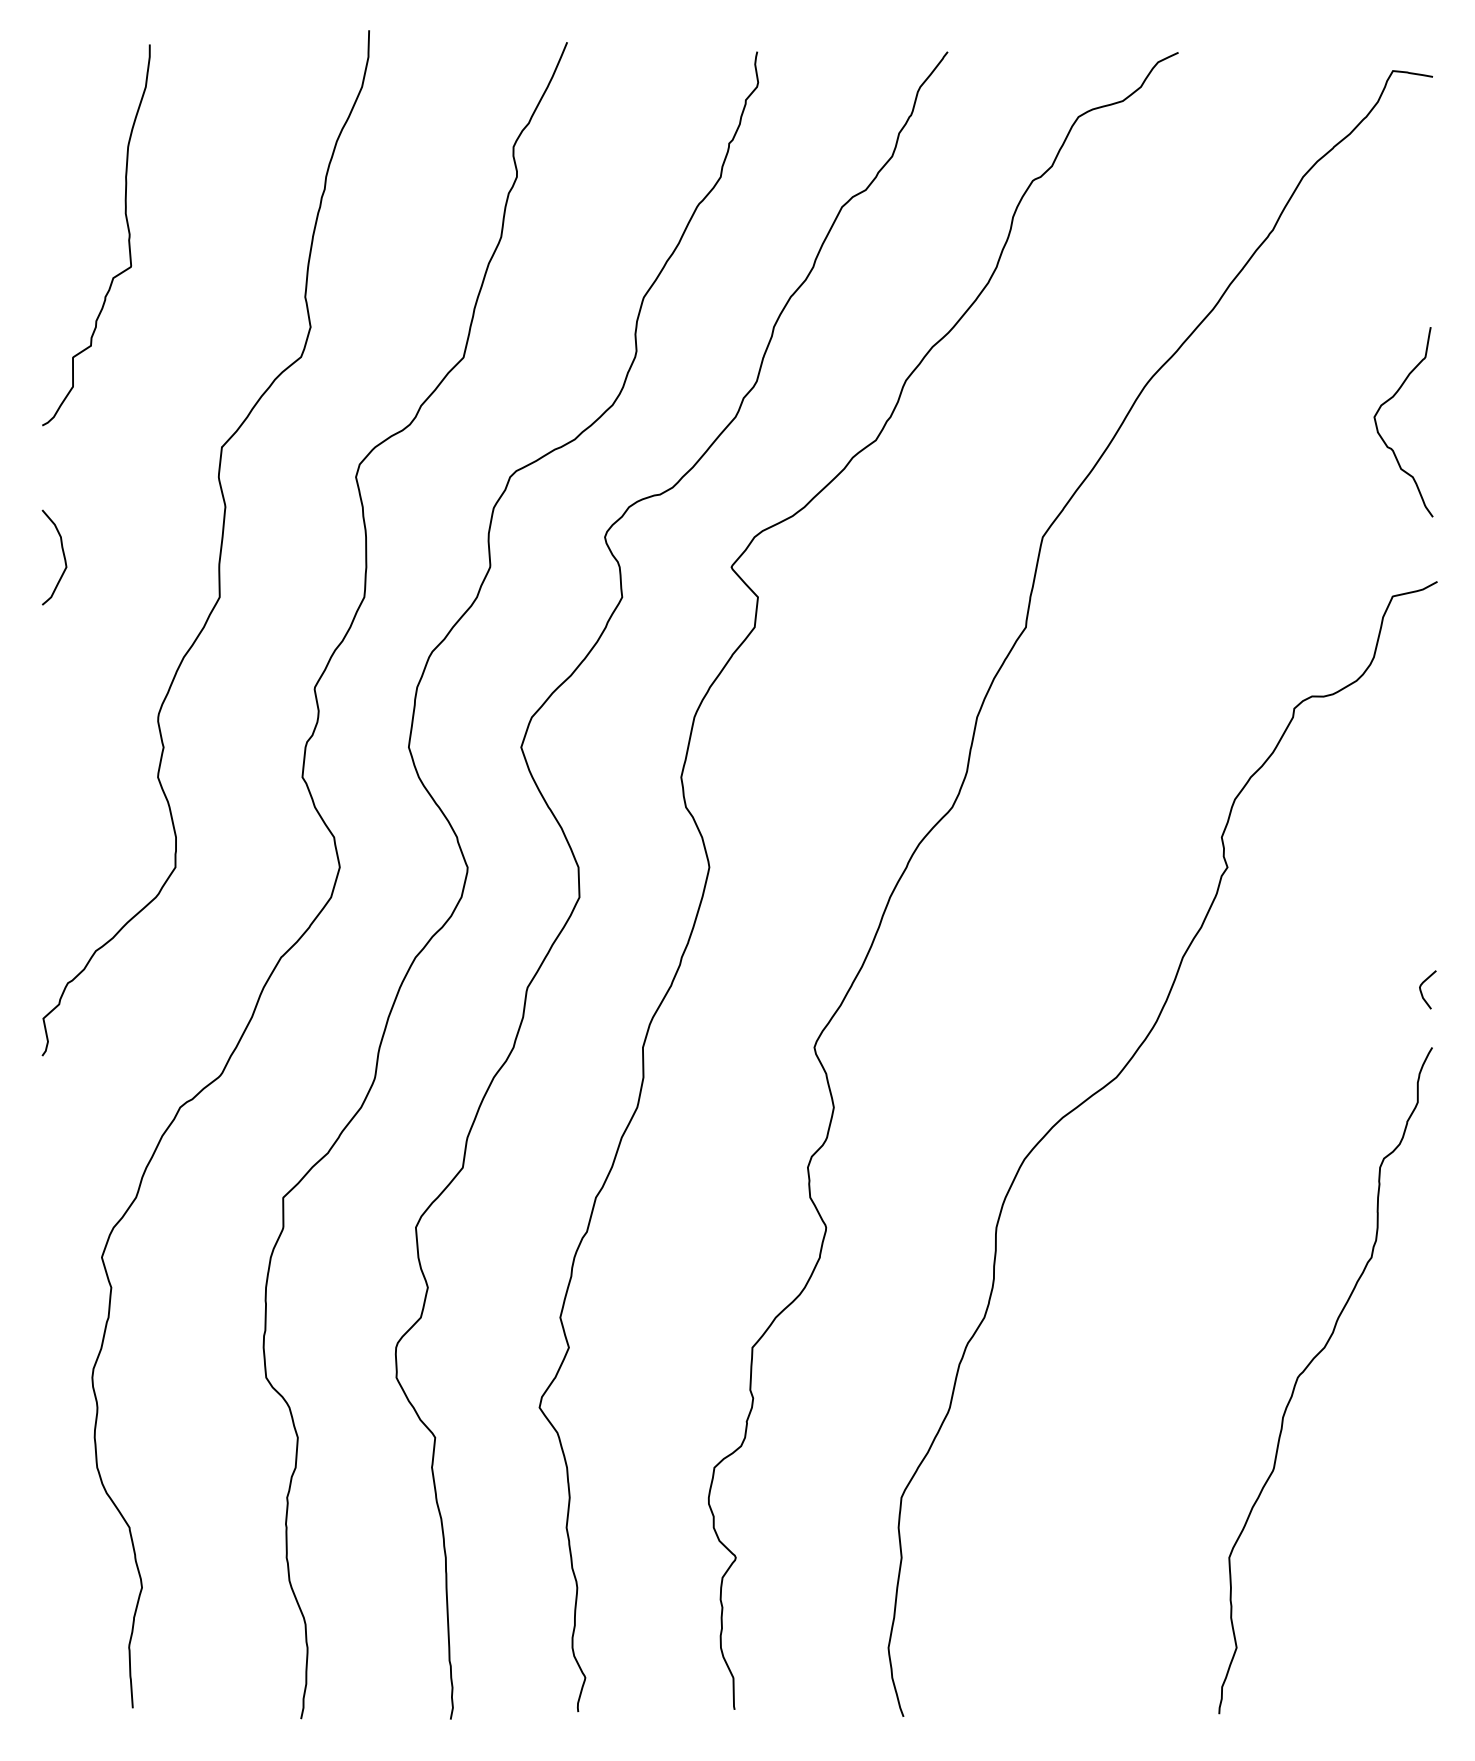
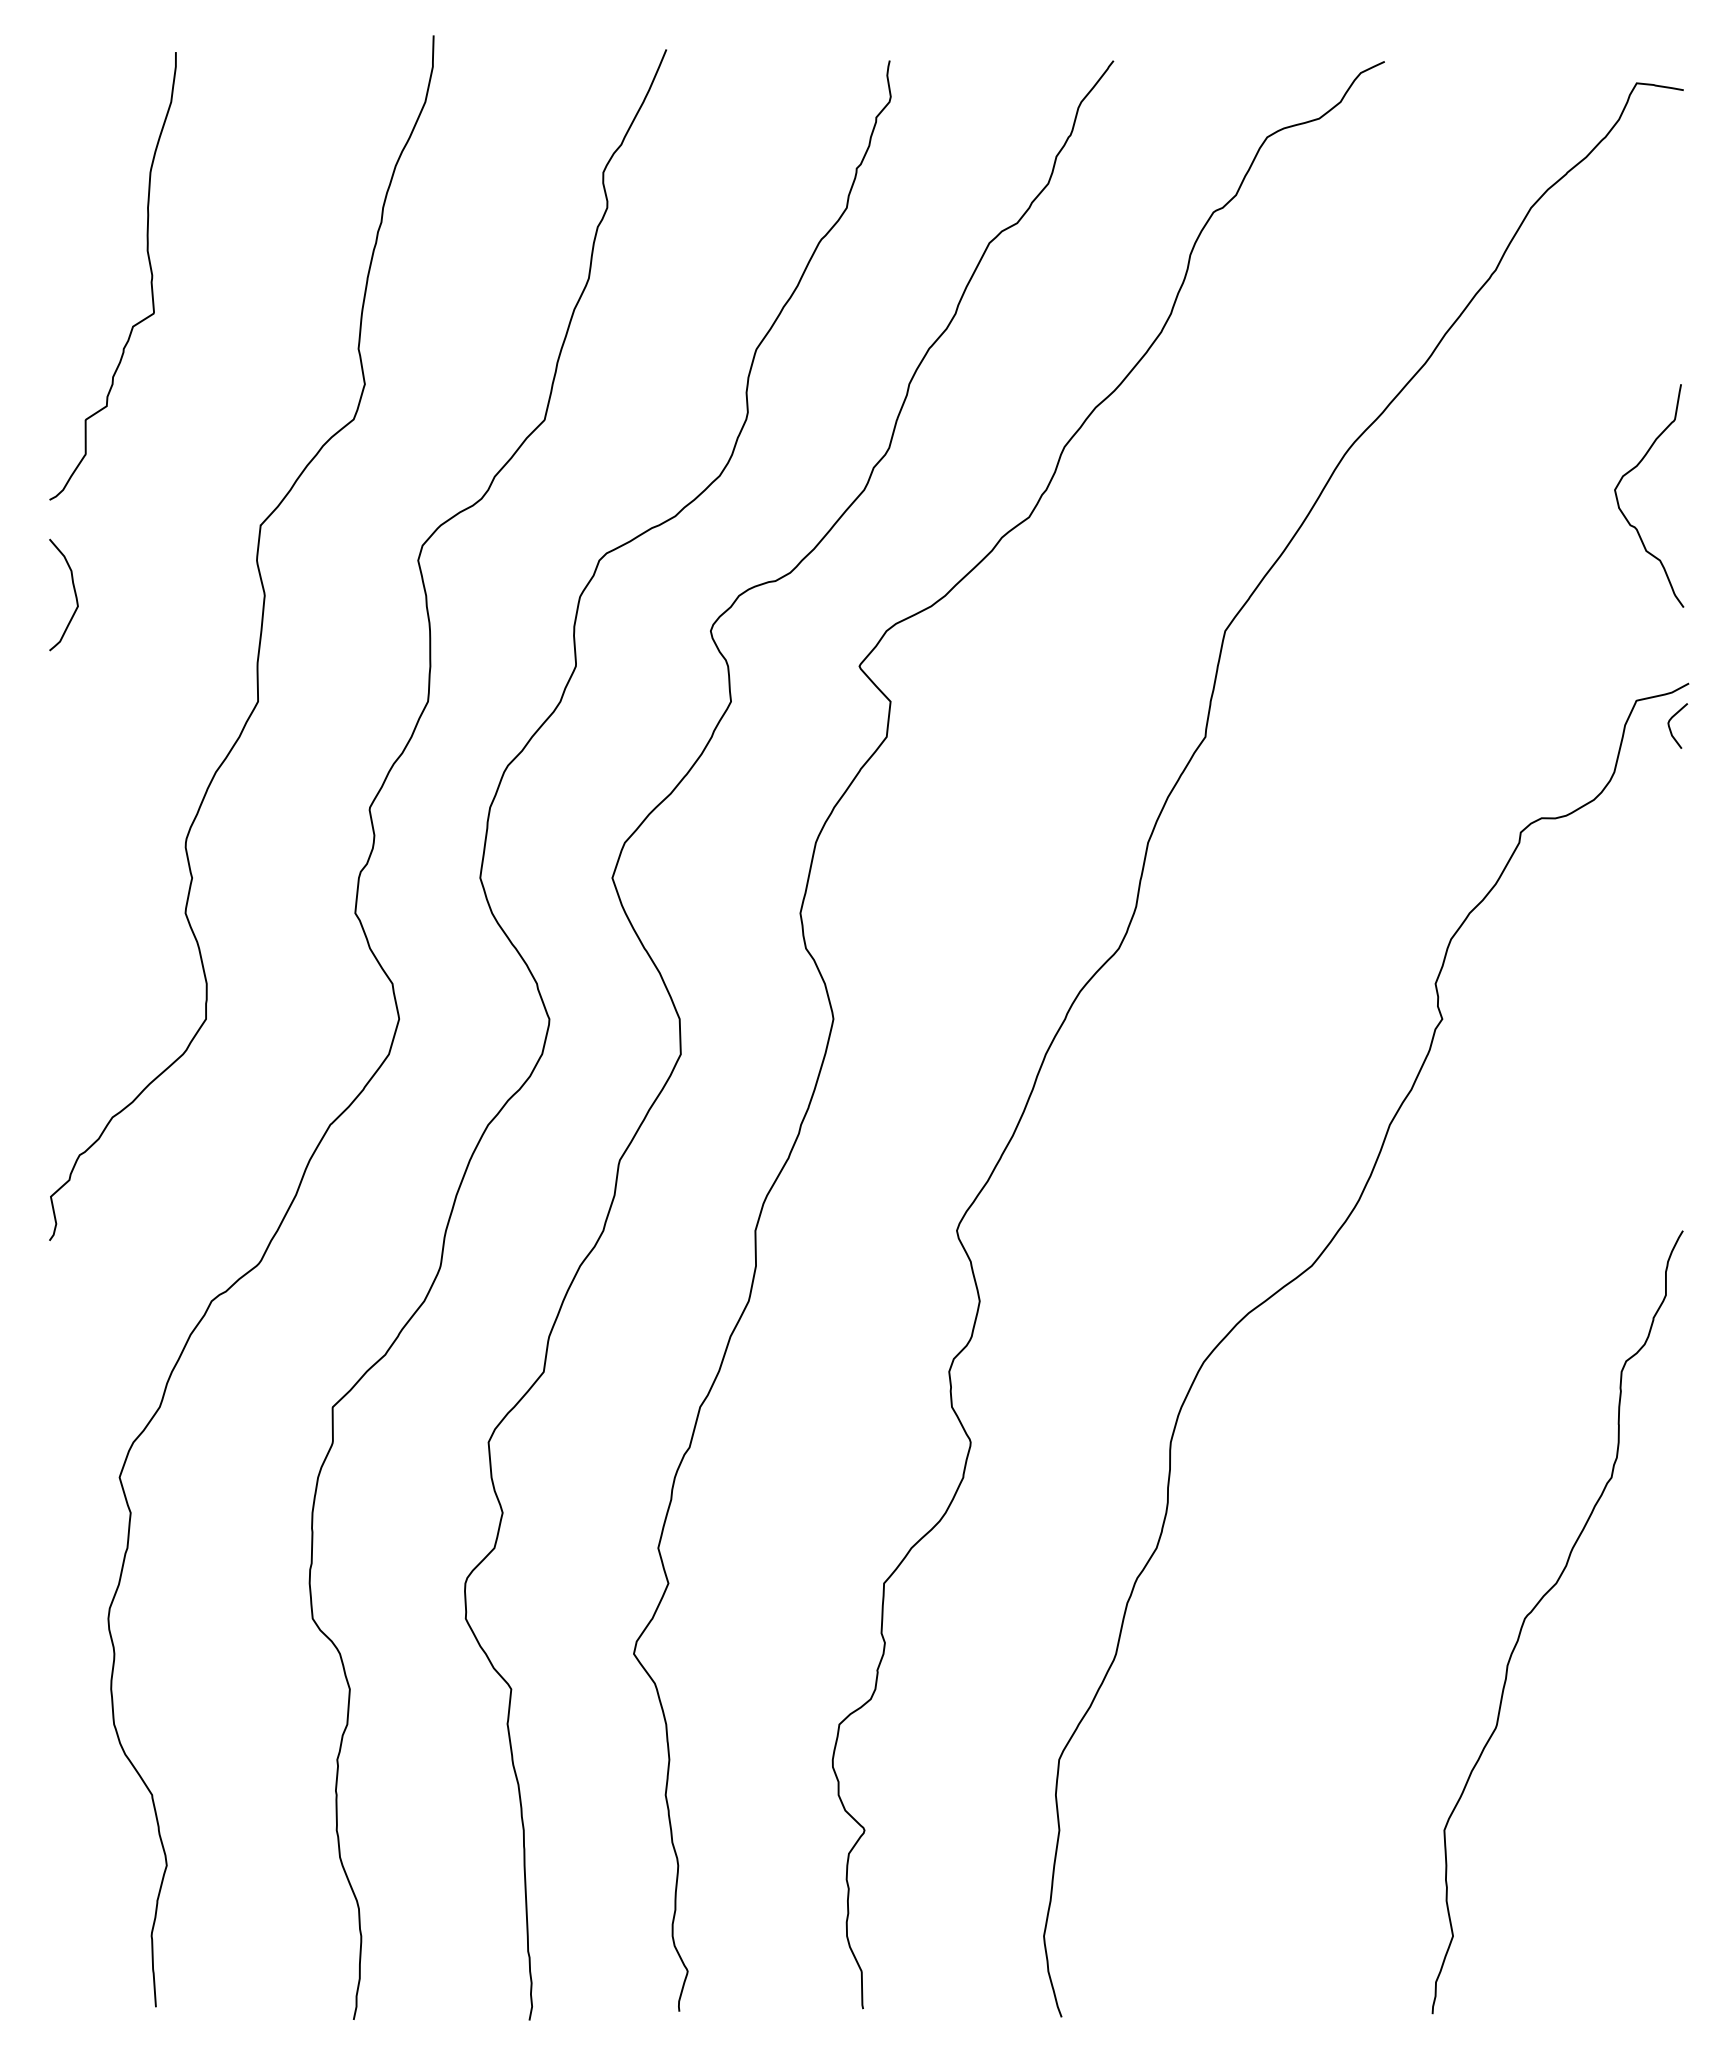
curve: (63, 557) -> (74, 594), moved
curve: (1421, 991) -> (1670, 727), moved

